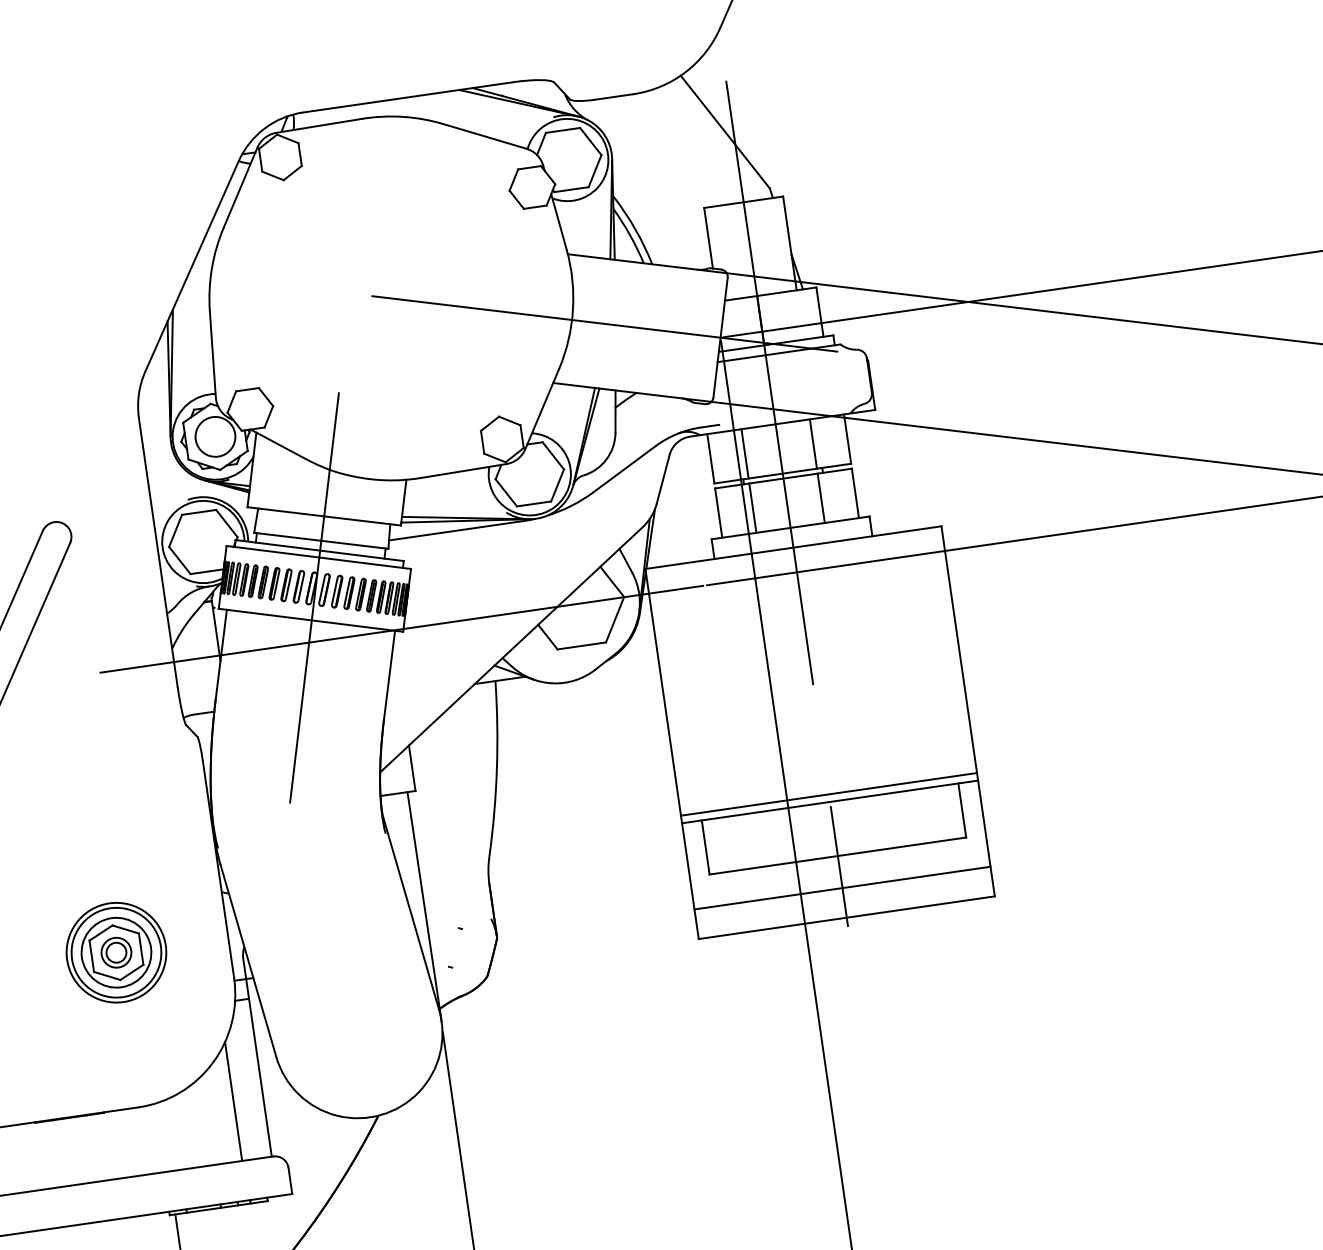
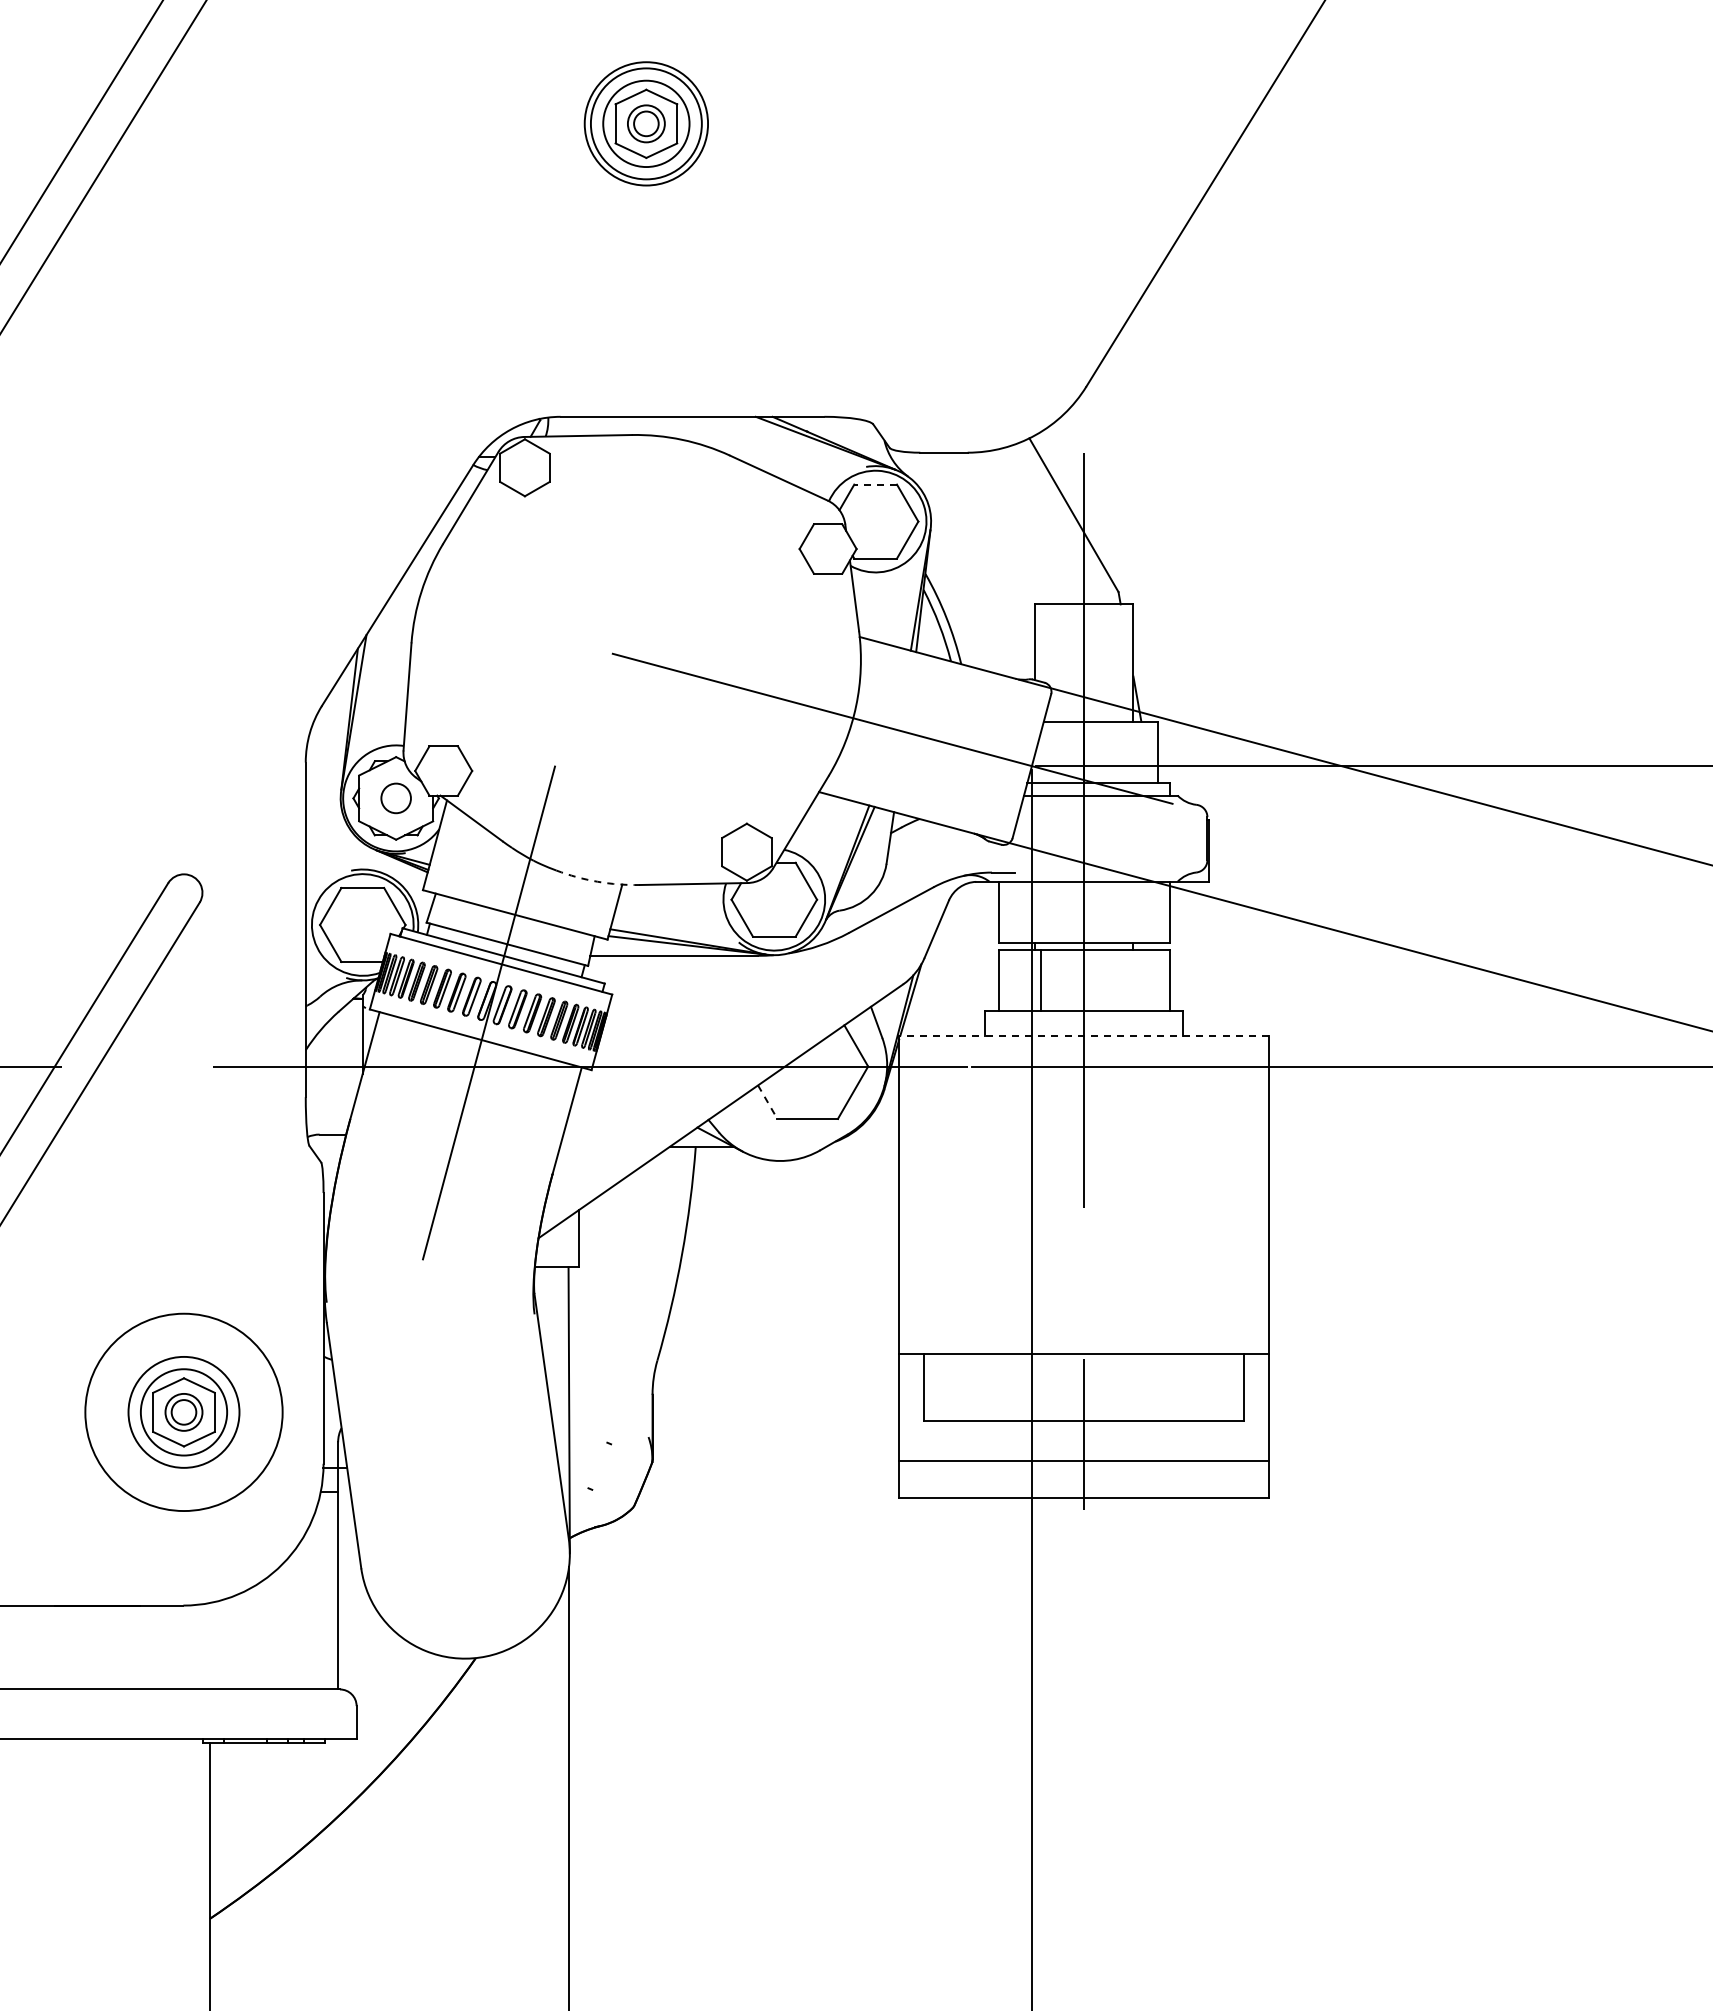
line: (562, 130) -> (875, 484), solid -> dashed
circle: (214, 437) -> (395, 798), size x0.6
line: (813, 443) -> (1126, 912), removed
line: (745, 453) -> (1041, 912), removed
arc: (386, 480) -> (597, 881), solid -> dashed
line: (820, 498) -> (1126, 980), removed
line: (793, 547) -> (1084, 1035), solid -> dashed
line: (547, 637) -> (767, 1102), solid -> dashed
line: (829, 794) -> (1084, 1344), removed
circle: (116, 952) -> (183, 1412), size x1.6
line: (233, 1100) -> (301, 1614), removed

